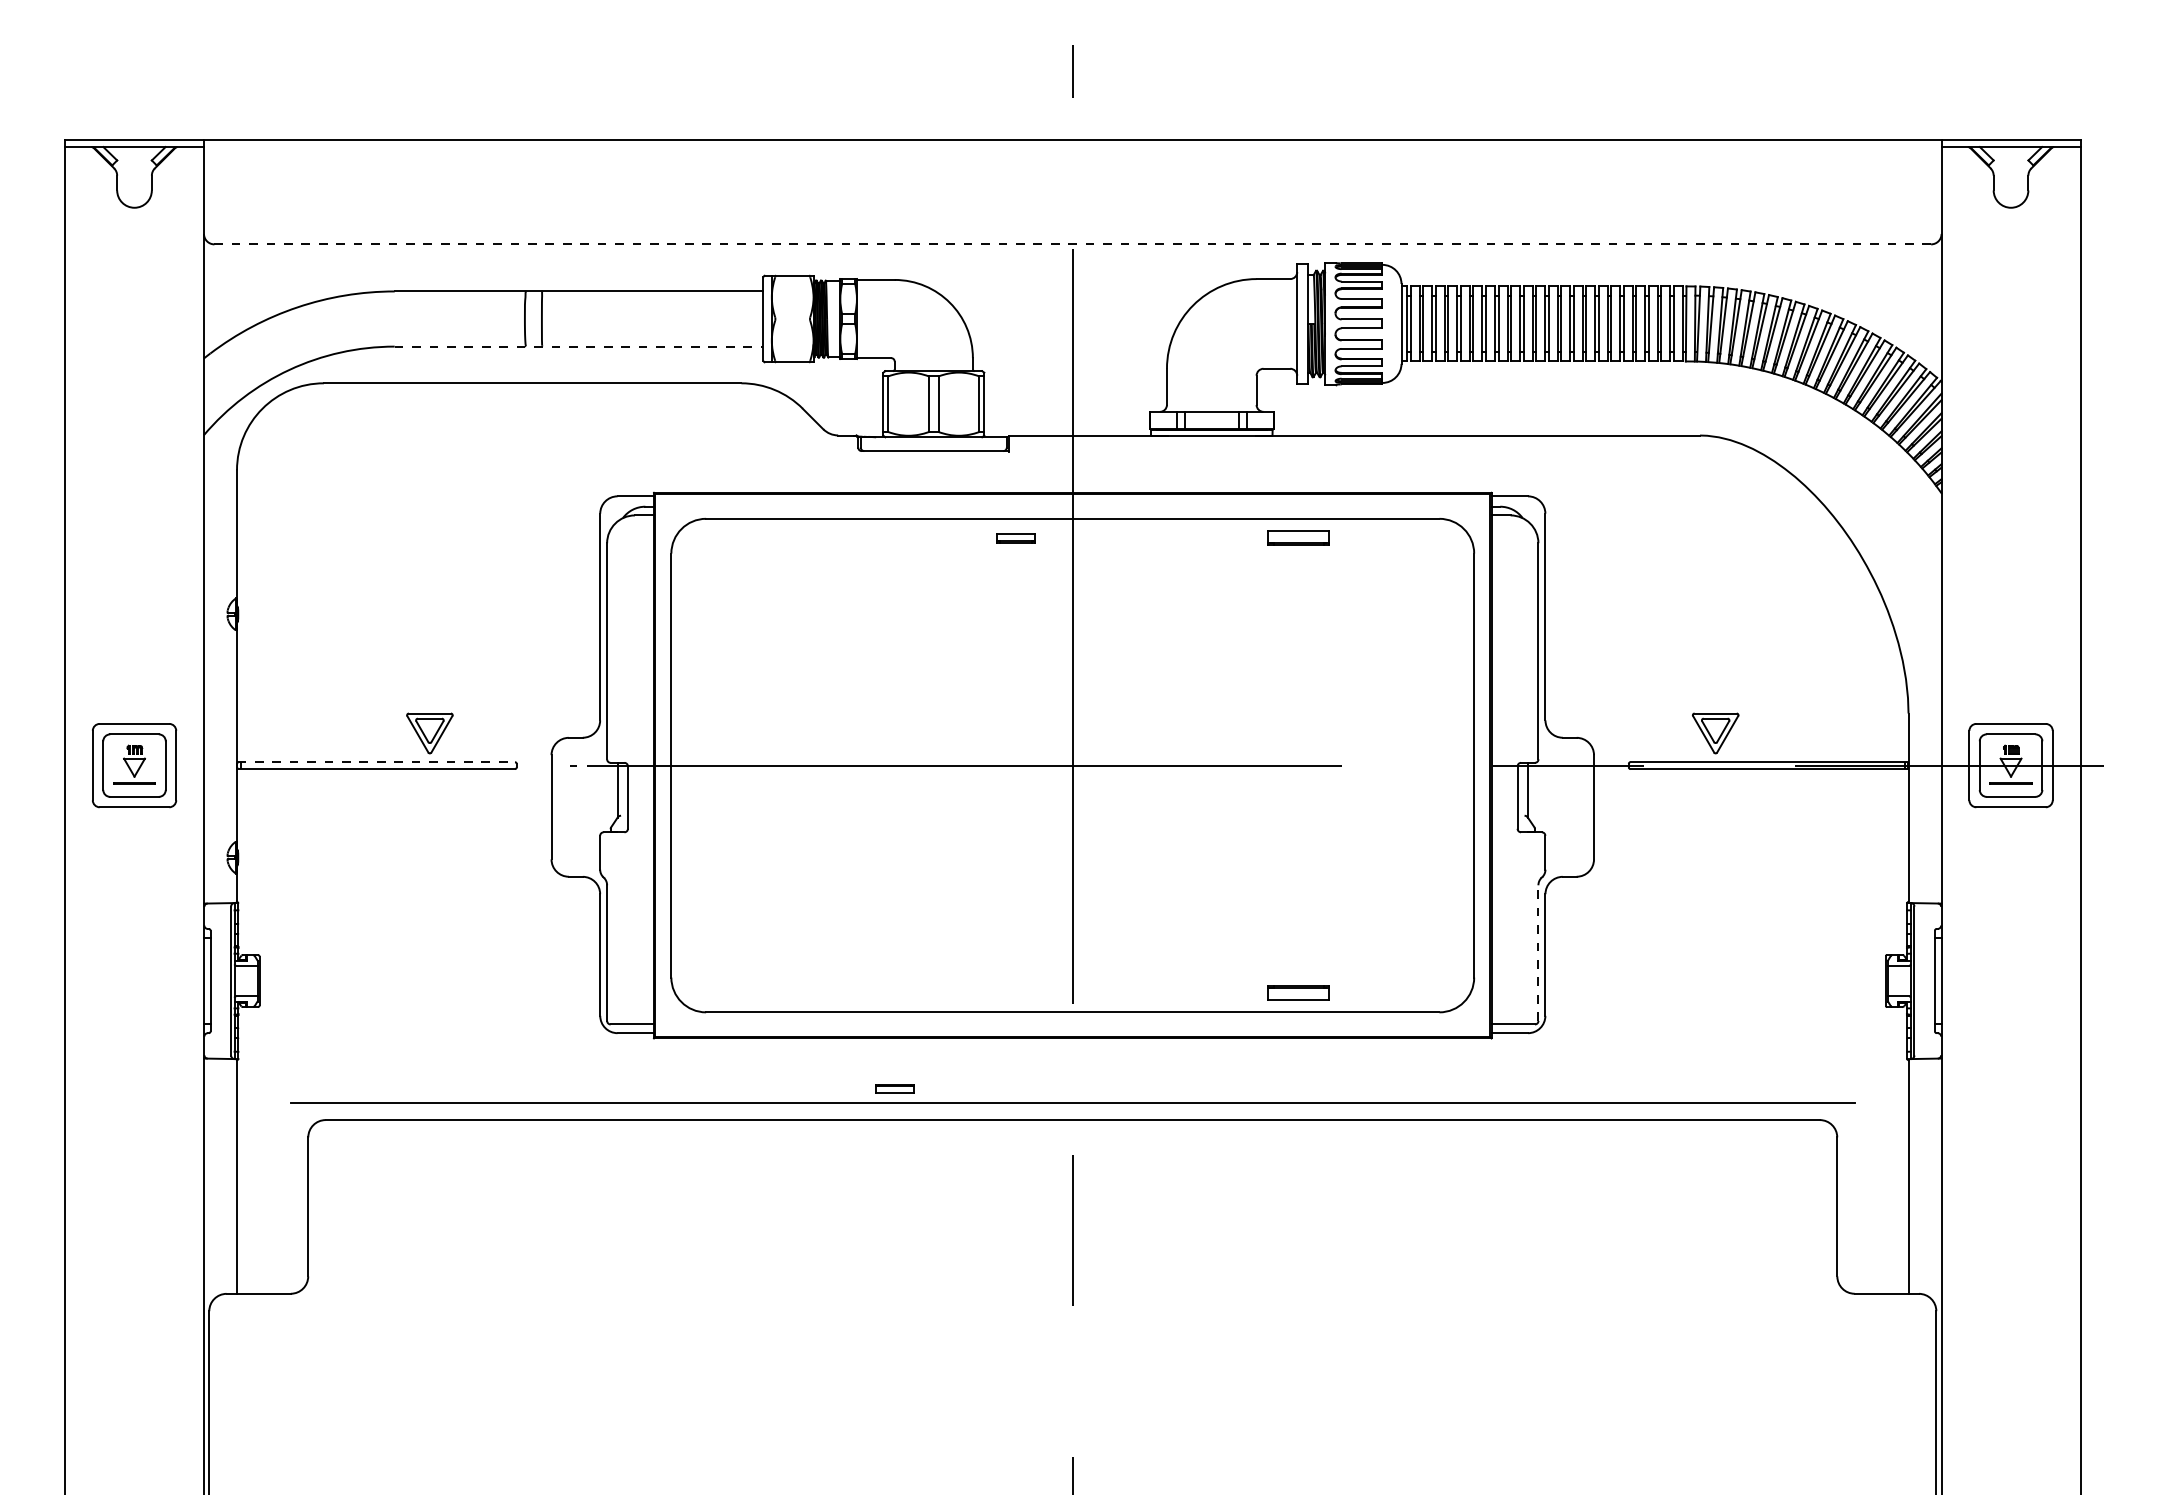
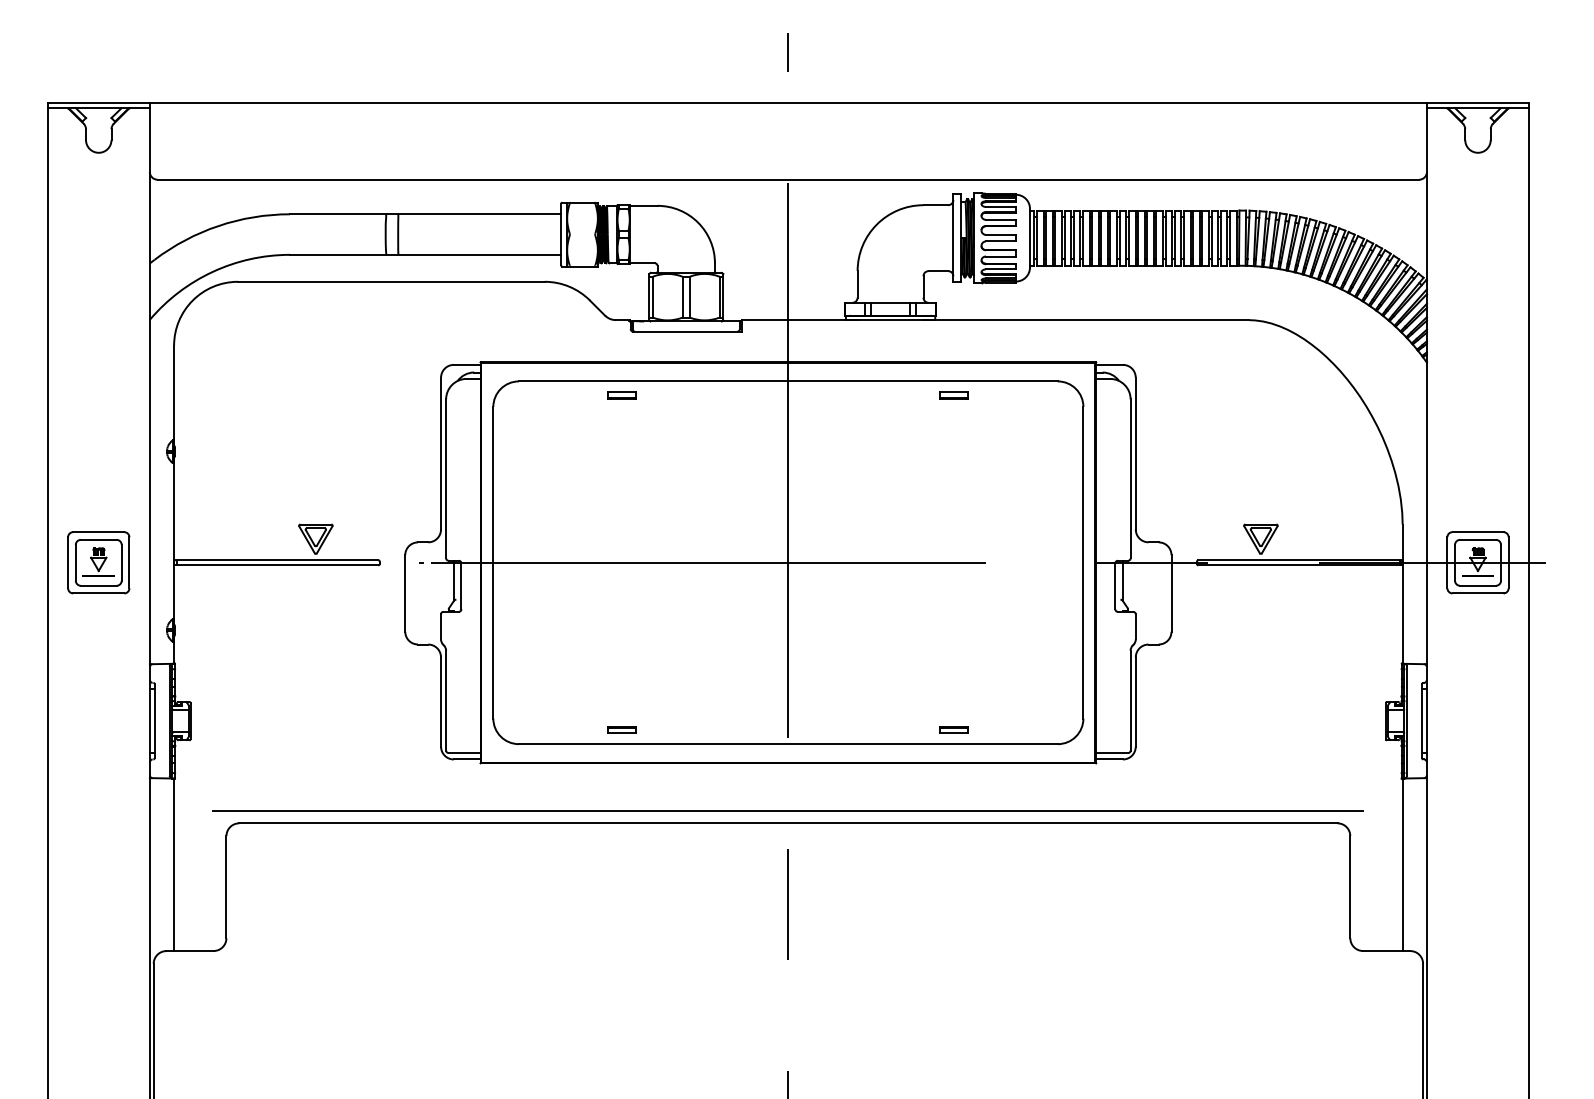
line: (1072, 244) -> (788, 179), dashed -> solid
line: (579, 346) -> (425, 254), dashed -> solid
part: (1015, 538) -> (622, 395), moved
part: (1298, 538) -> (954, 395), size x0.62
line: (376, 762) -> (276, 560), dashed -> solid
line: (1538, 953) -> (1130, 700), dashed -> solid
part: (1298, 992) -> (954, 729), size x0.62
part: (894, 1088) -> (622, 729), moved

